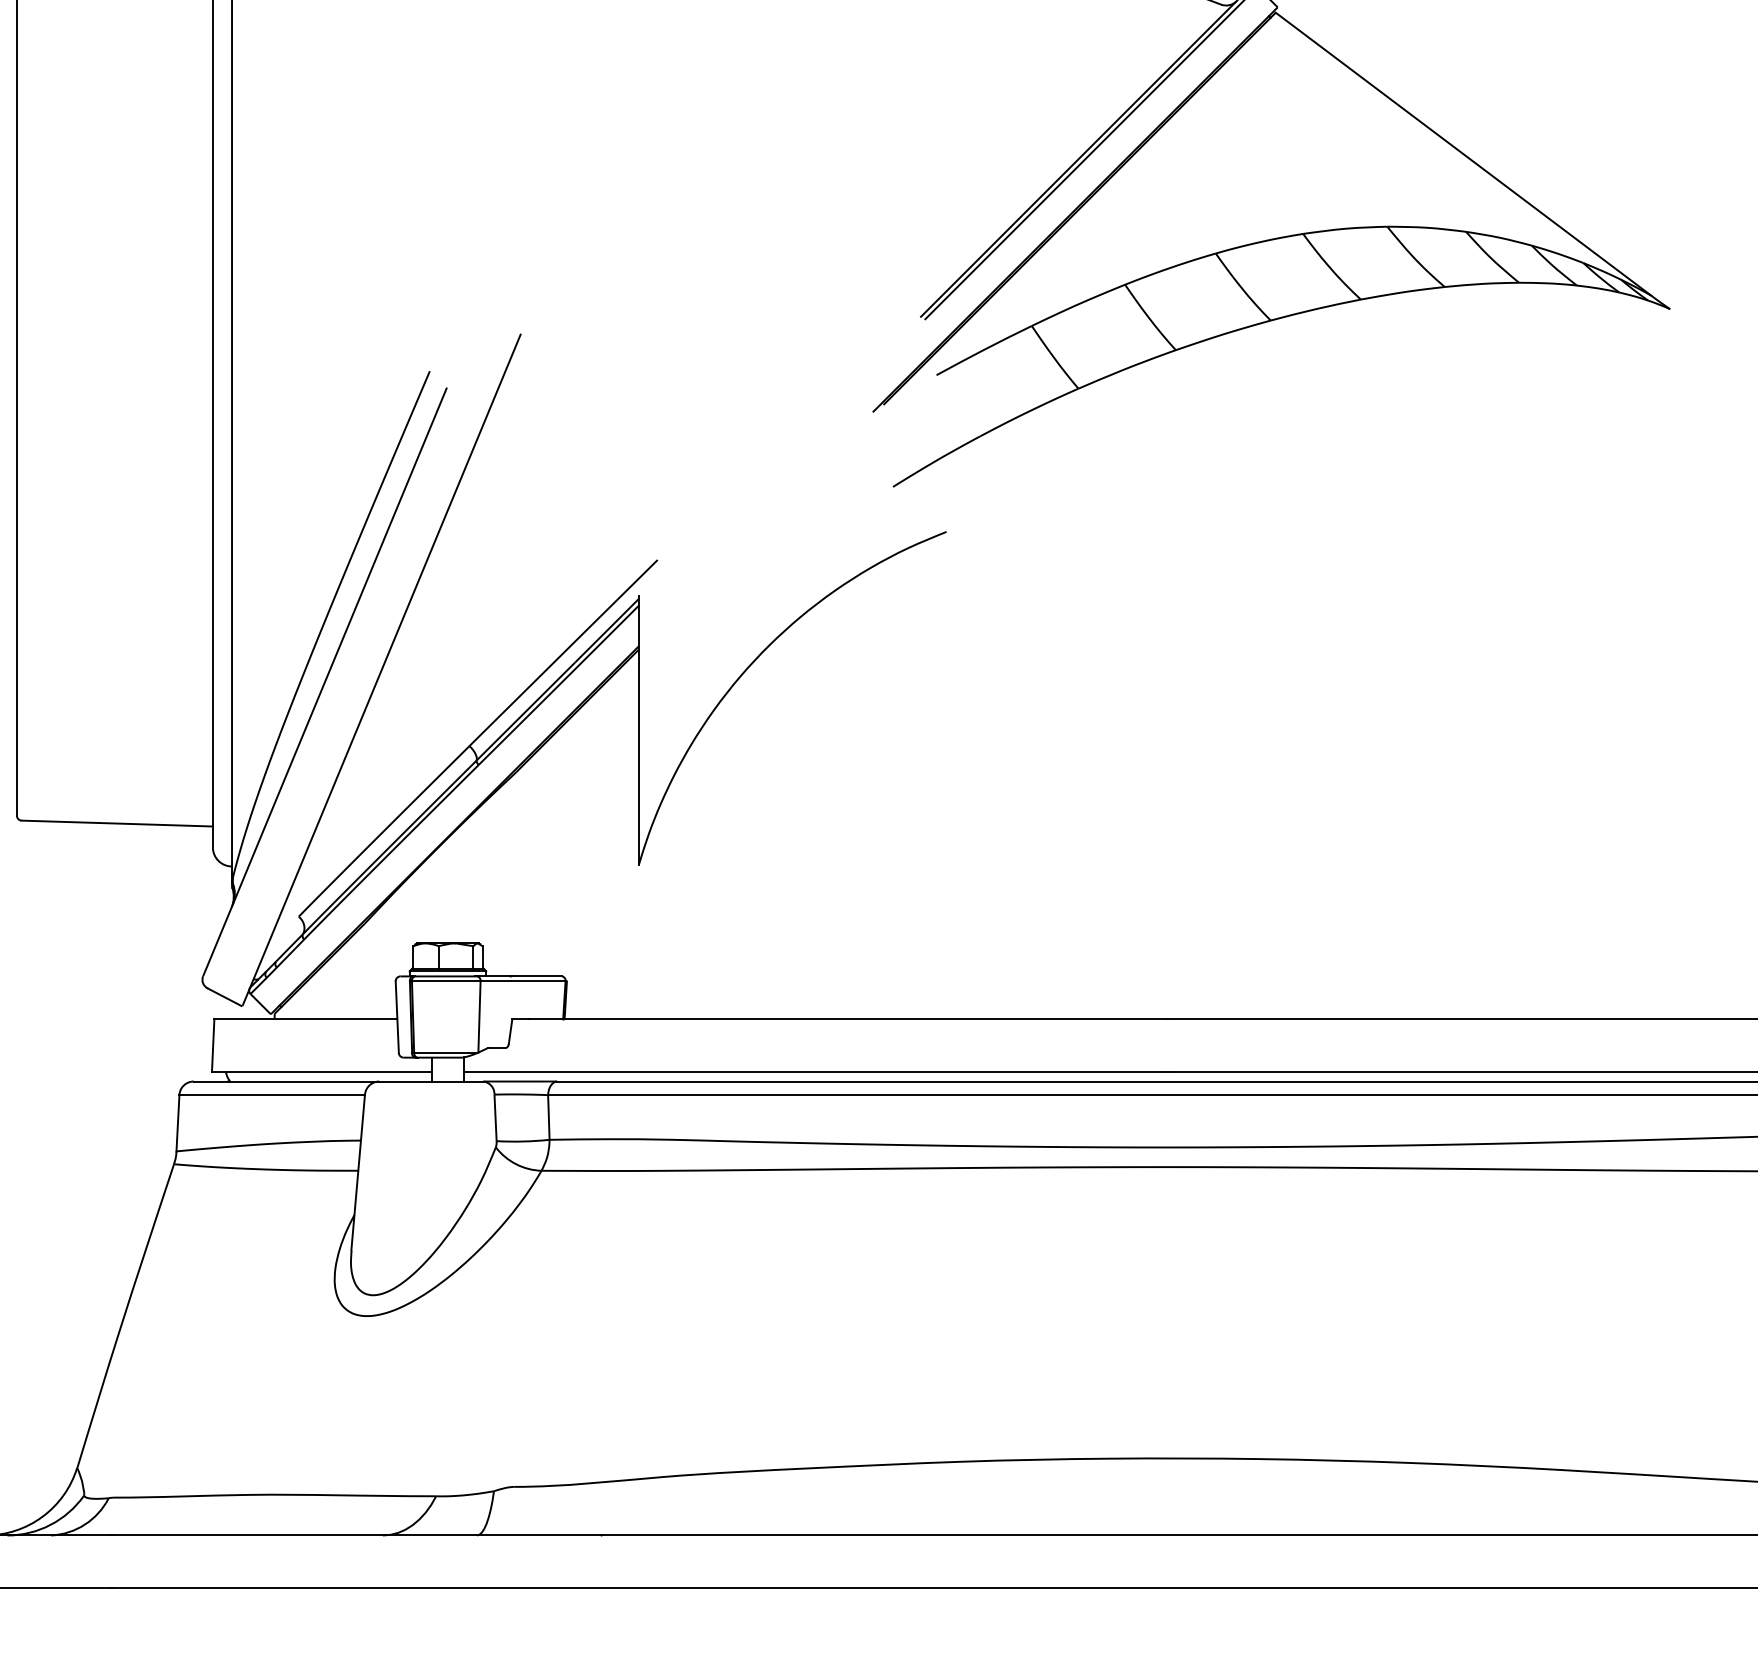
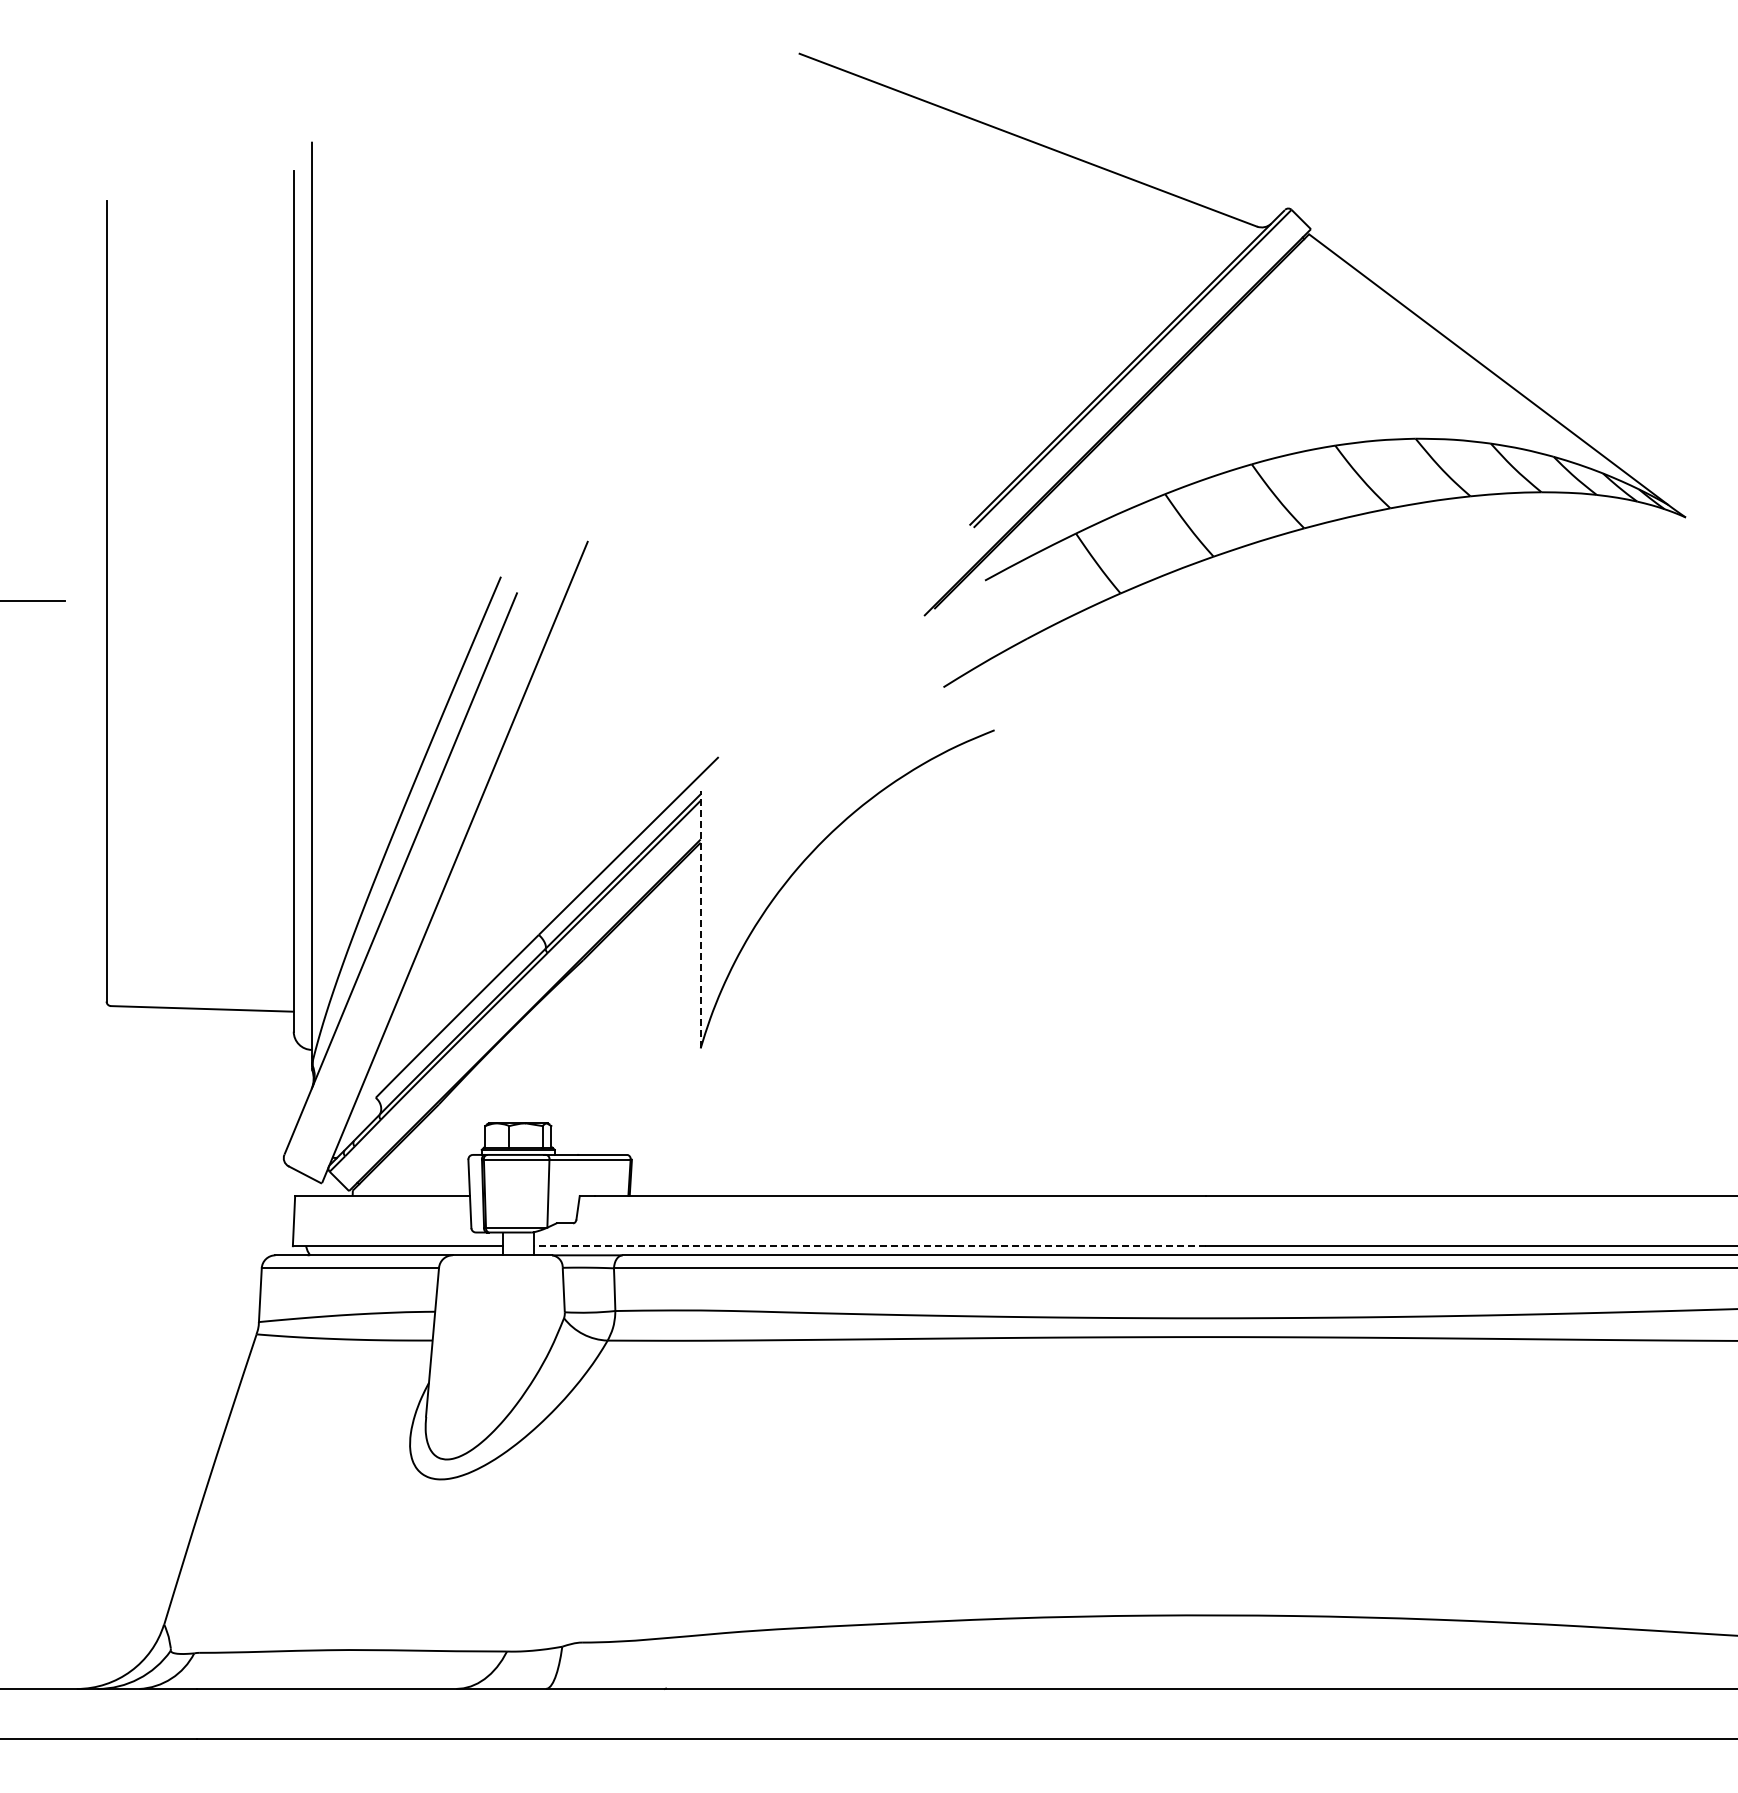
line: (638, 729) -> (700, 919), solid -> dashed
line: (815, 1072) -> (869, 1246), solid -> dashed

